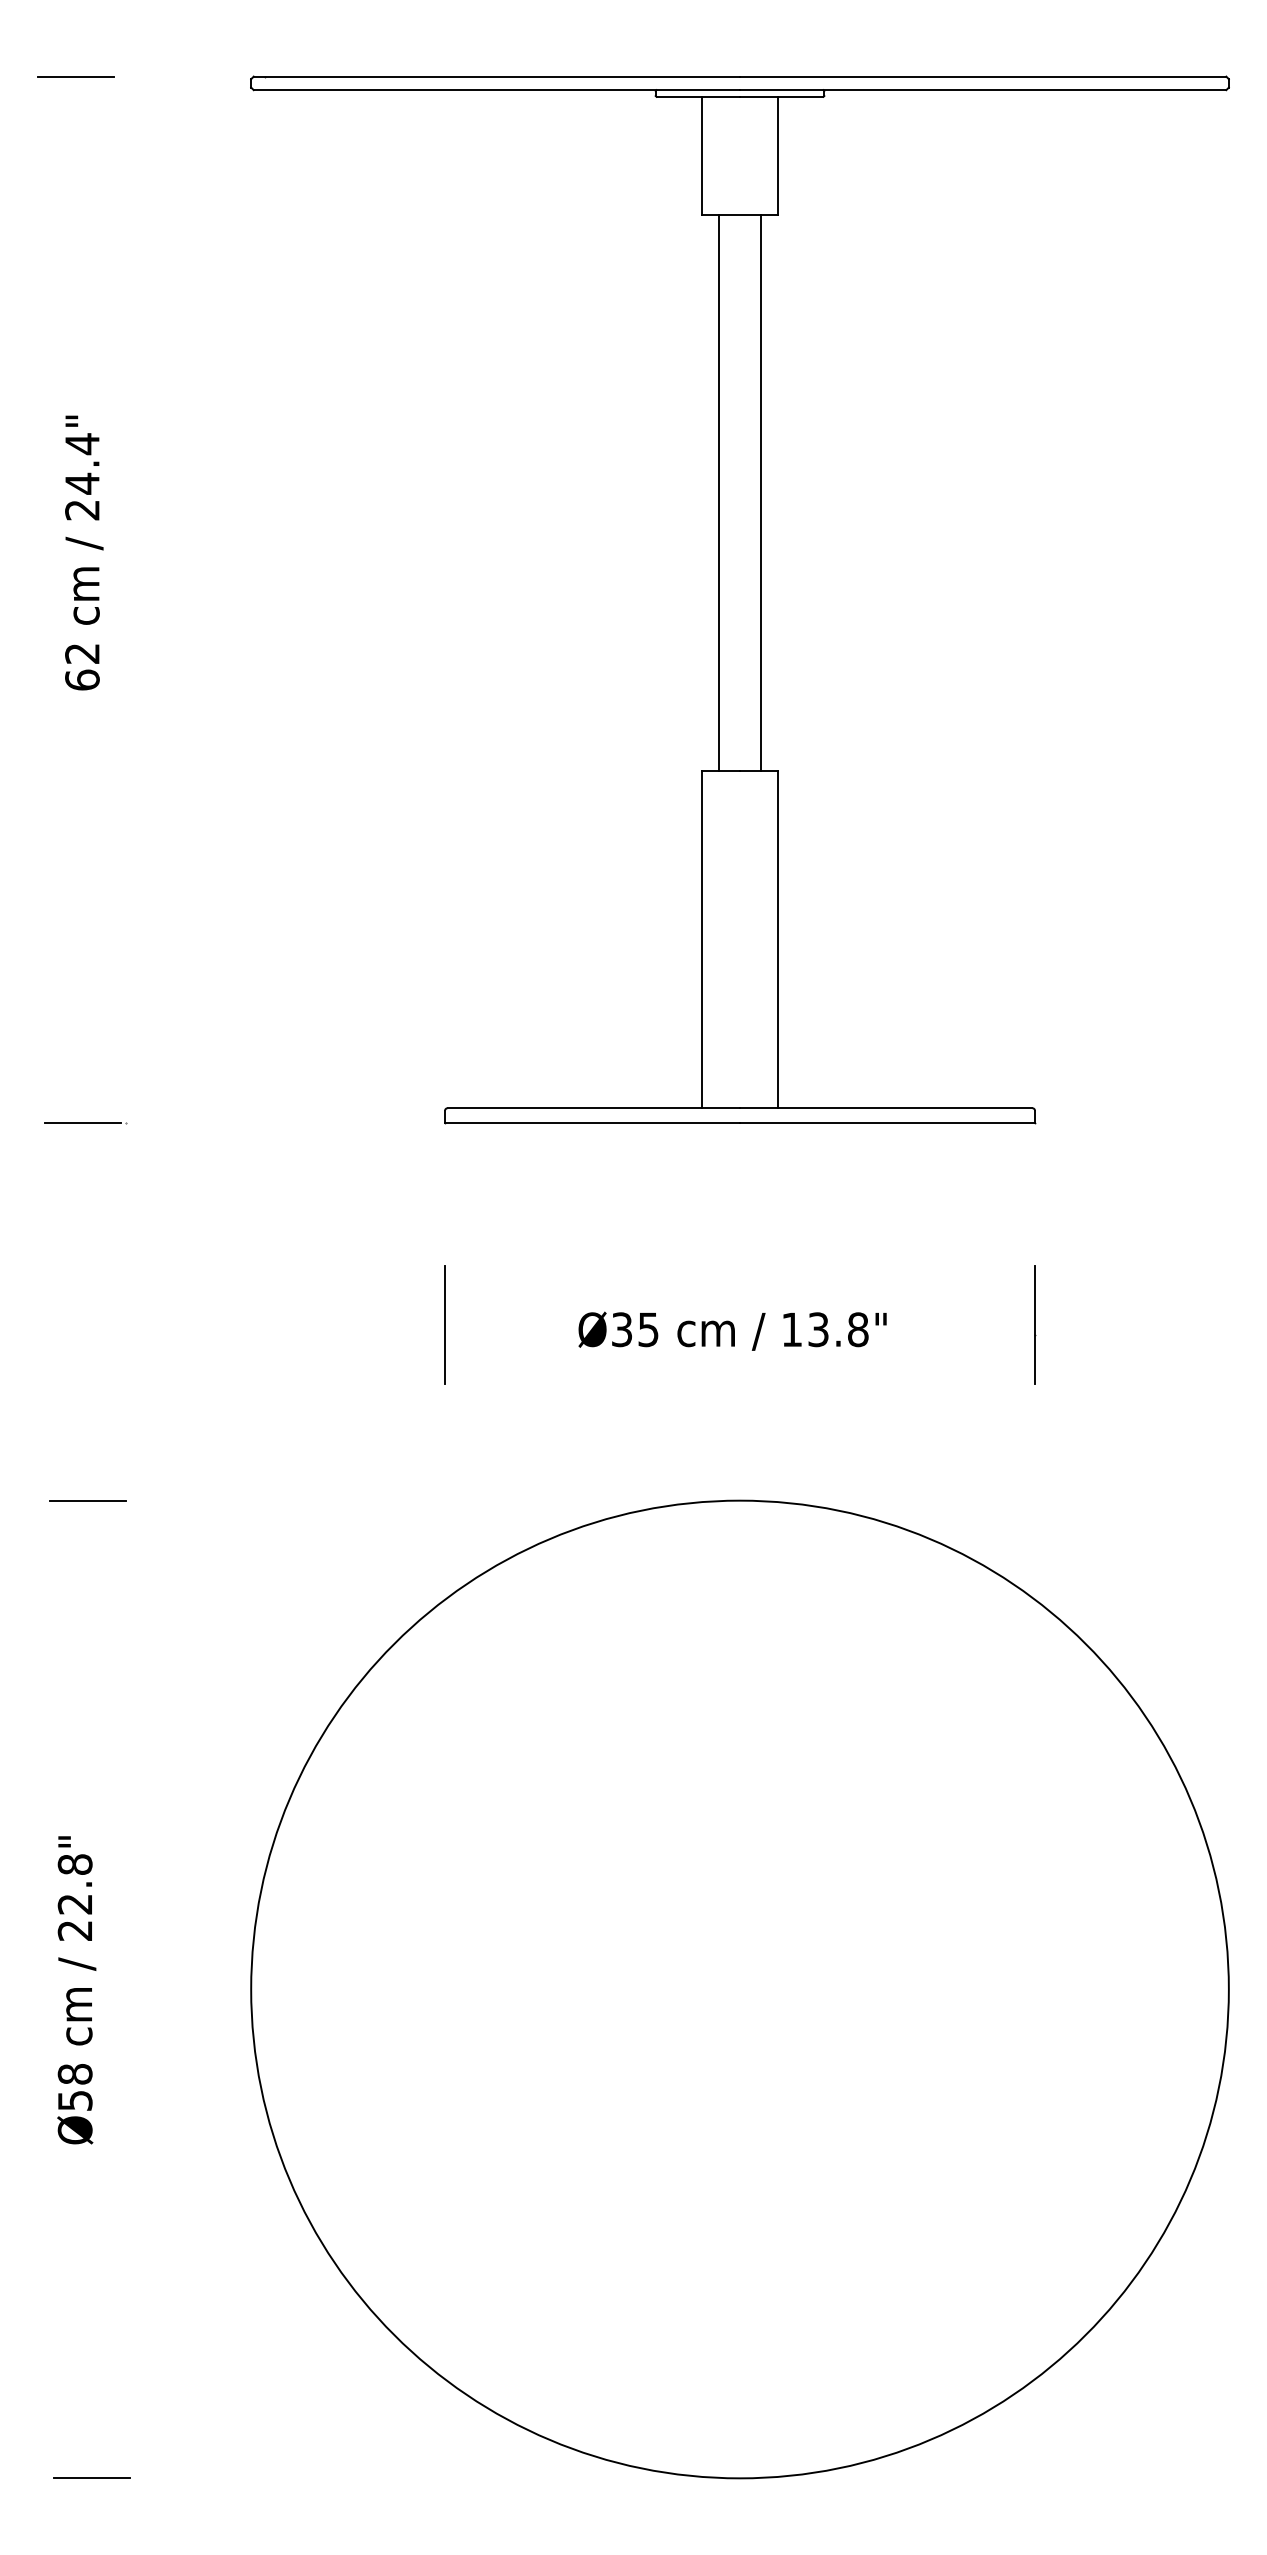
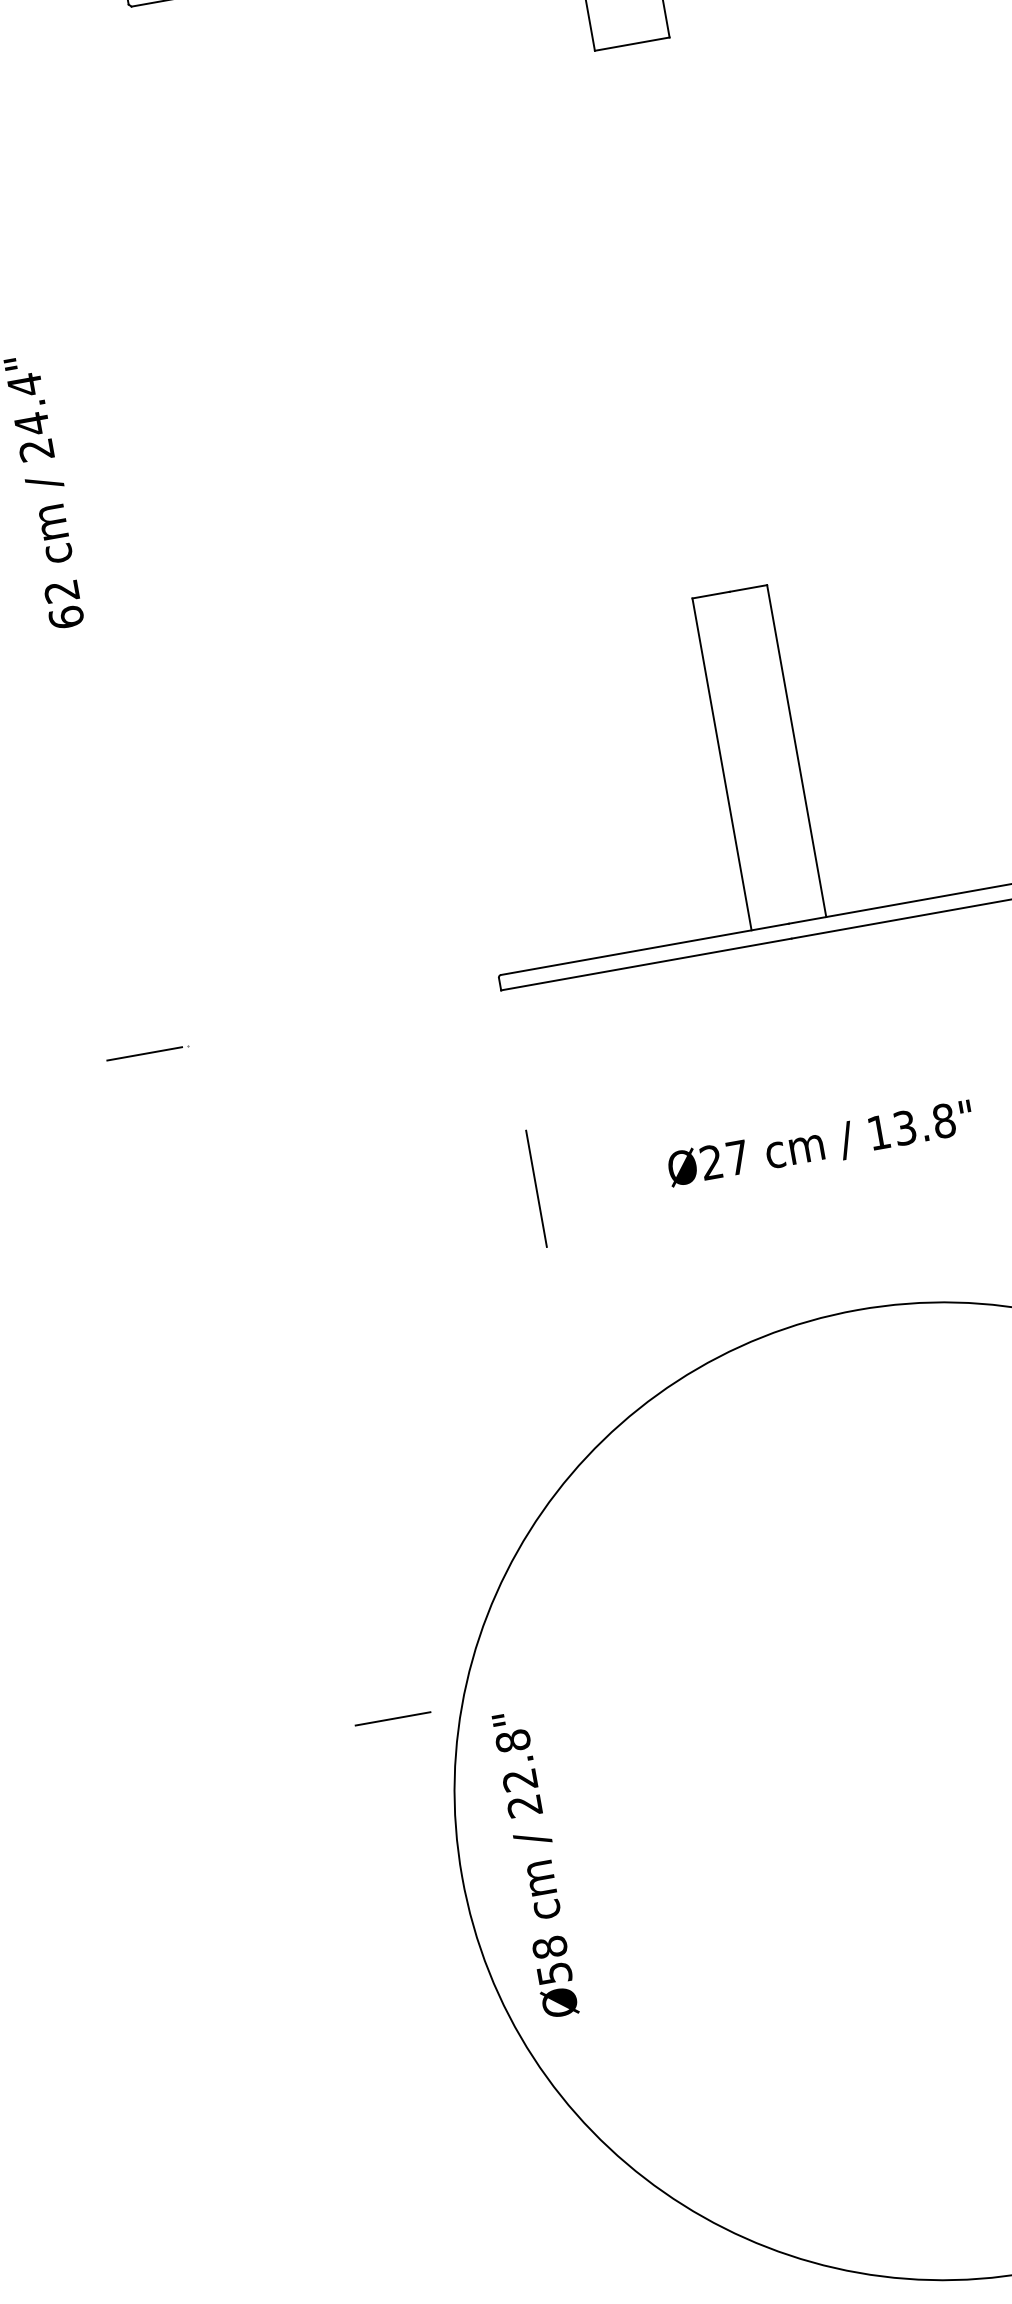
line: (718, 492) -> (659, 321), removed
line: (761, 492) -> (702, 313), removed
text: (635, 1329) -> (724, 1159), Ø35 -> Ø27
line: (87, 1500) -> (392, 1718), moved
text: (76, 1990) -> (536, 1864), moved

